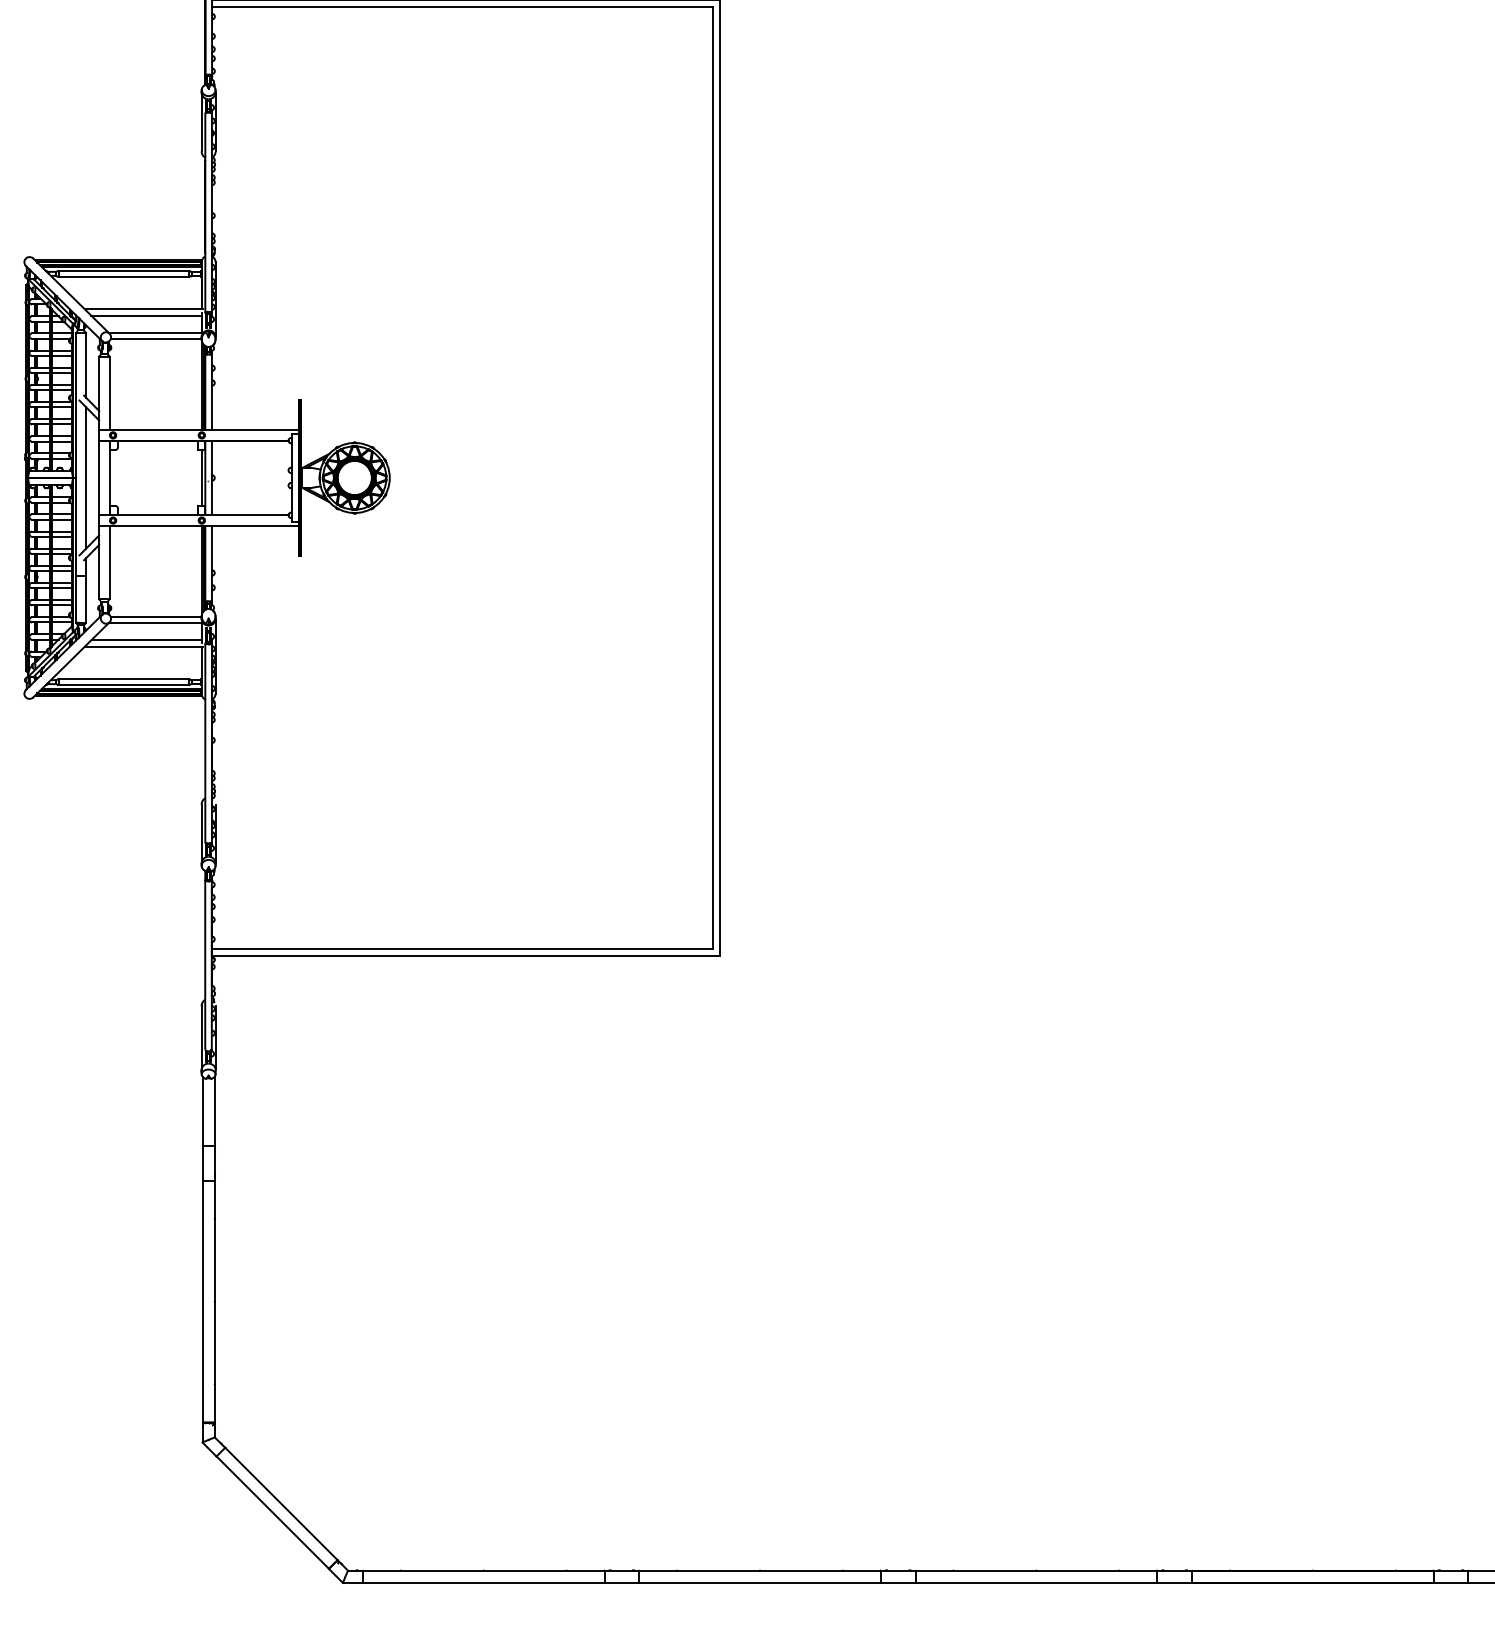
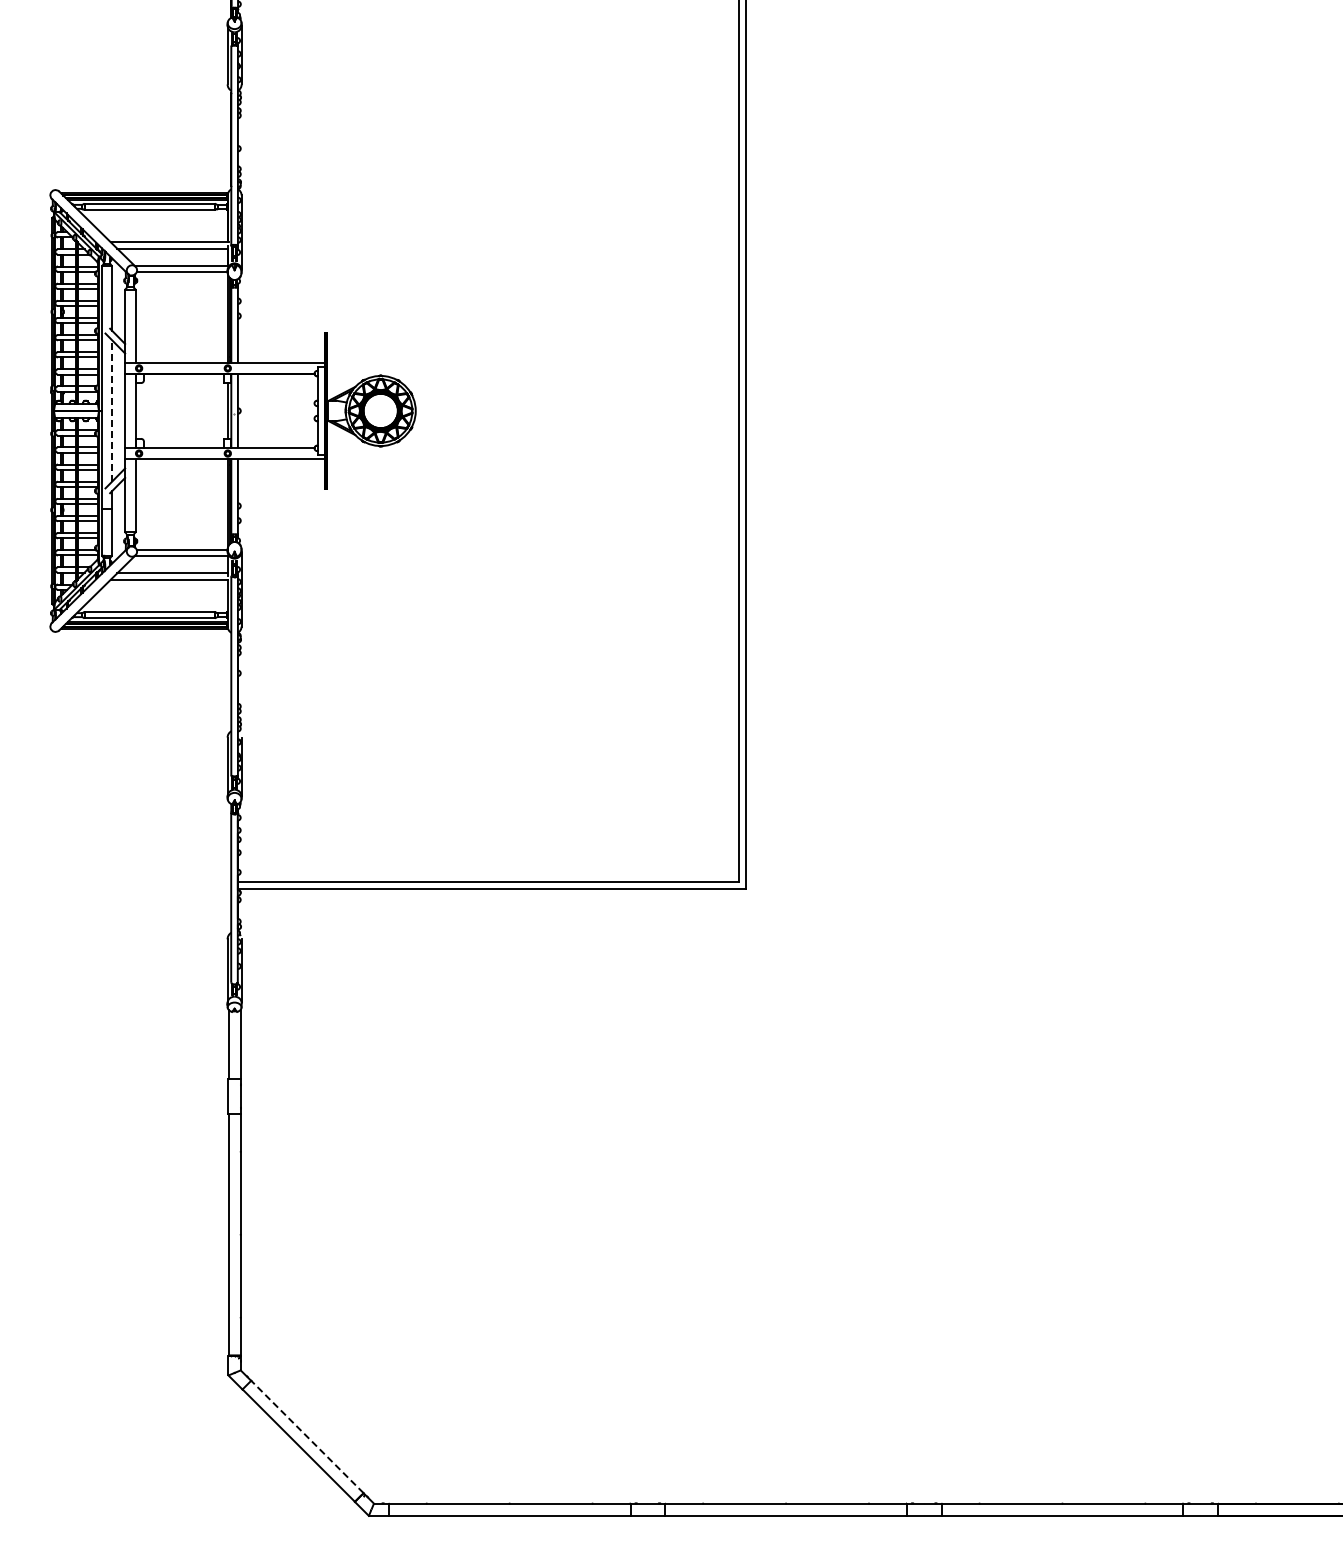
line: (86, 477) -> (112, 410), solid -> dashed
line: (281, 1503) -> (307, 1436), solid -> dashed

